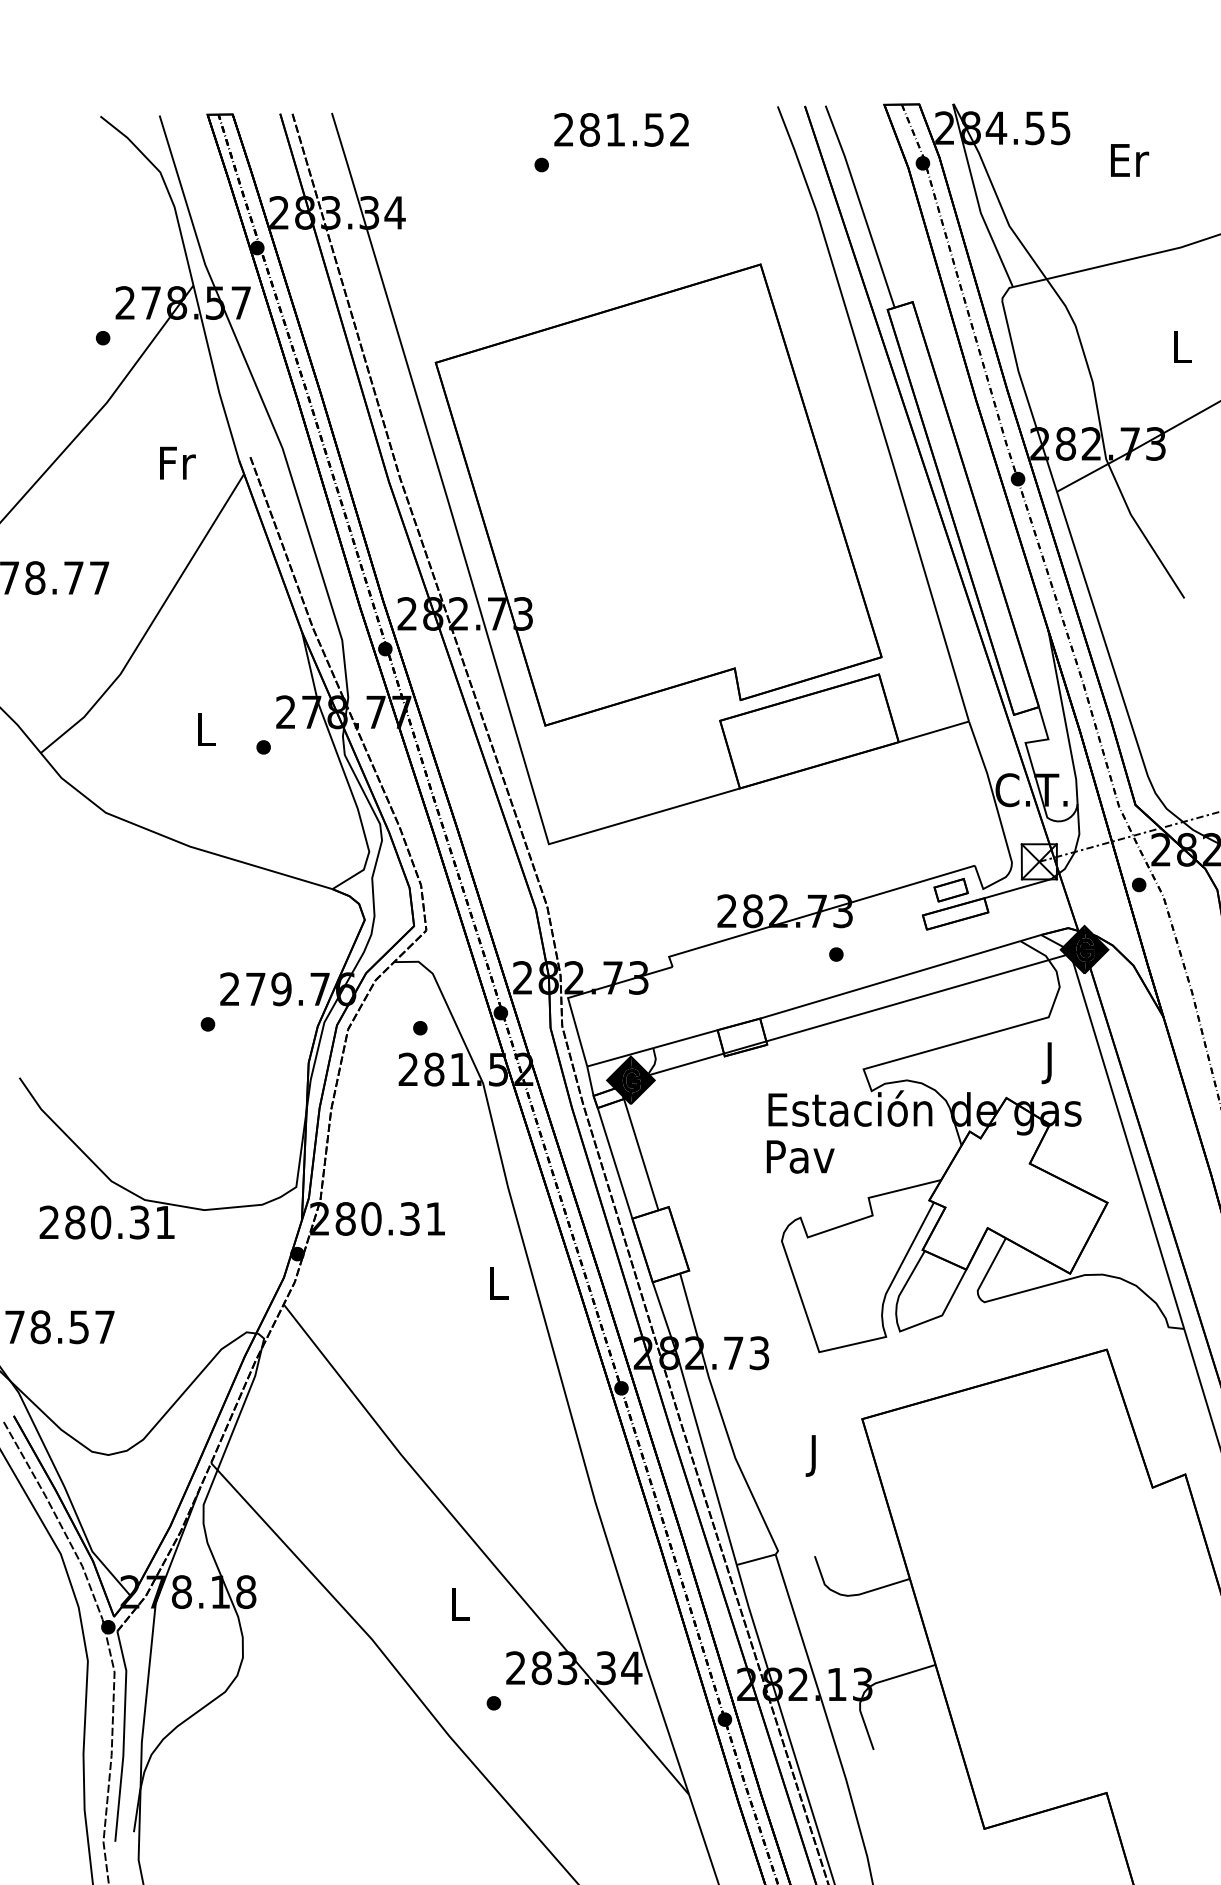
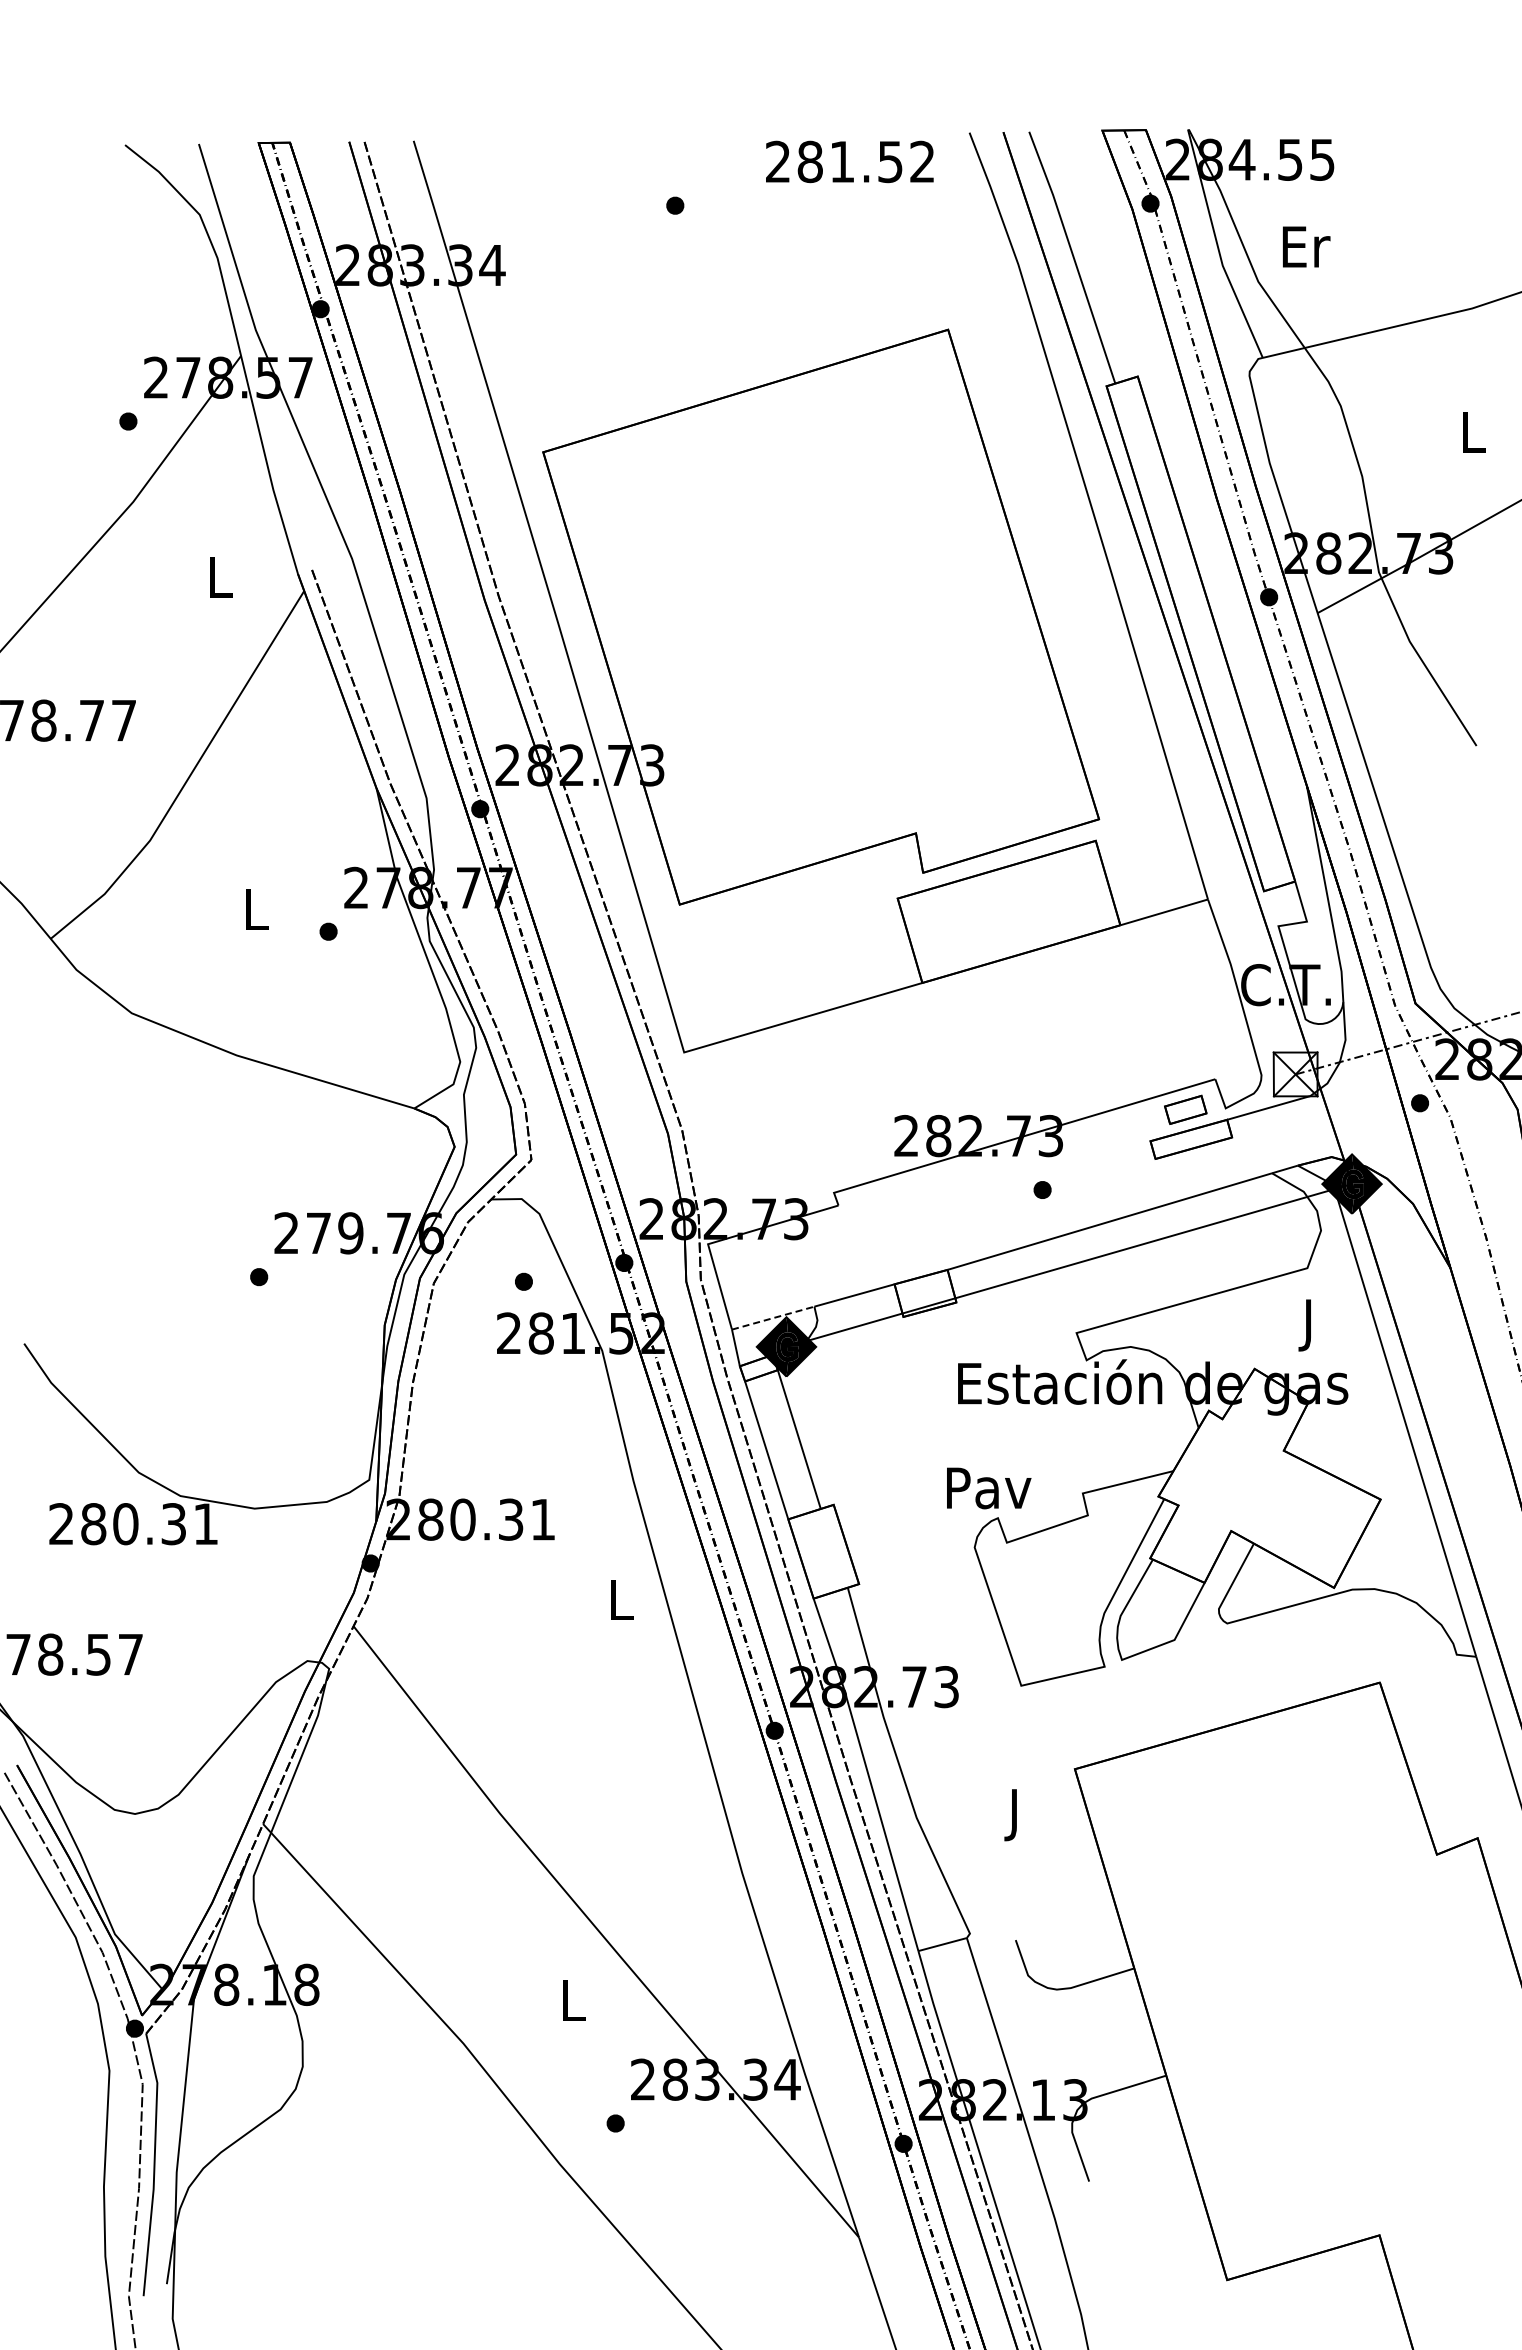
text: (621, 129) -> (849, 161), moved
text: (1129, 160) -> (1306, 246), moved
text: (177, 463) -> (221, 577), Fr -> L
line: (620, 1057) -> (773, 1318), solid -> dashed
text: (800, 1157) -> (989, 1488), moved

